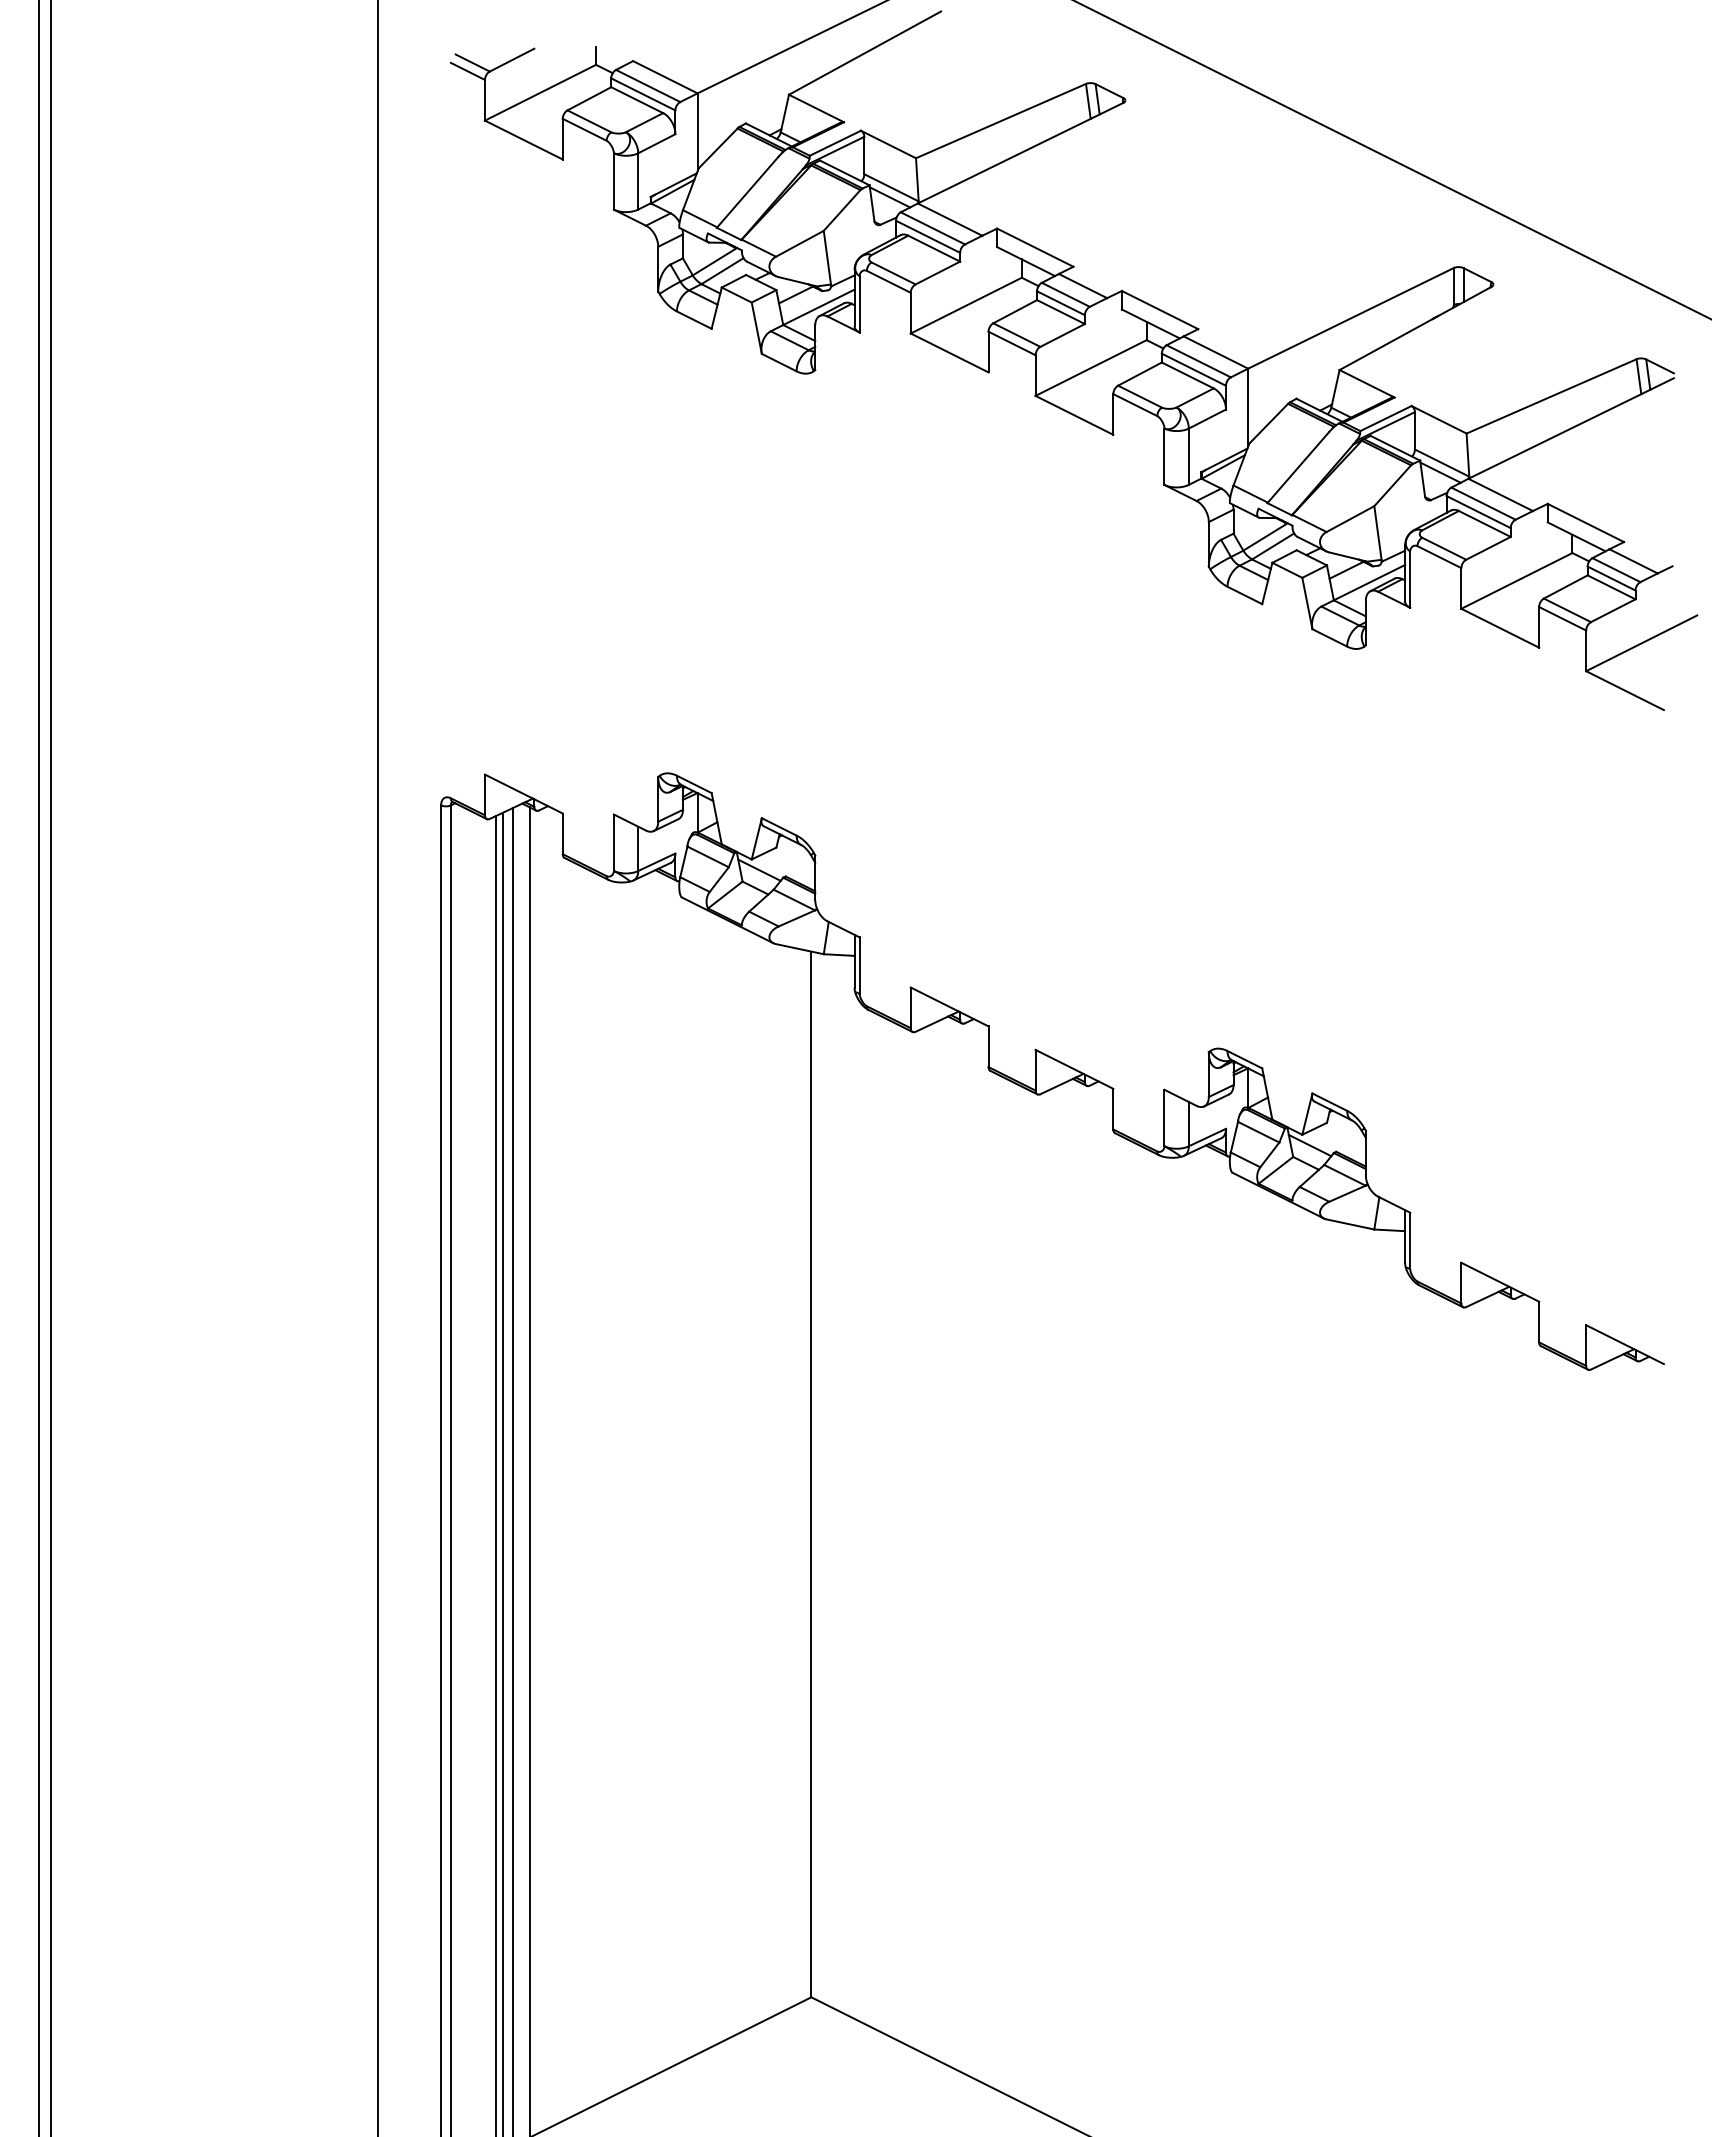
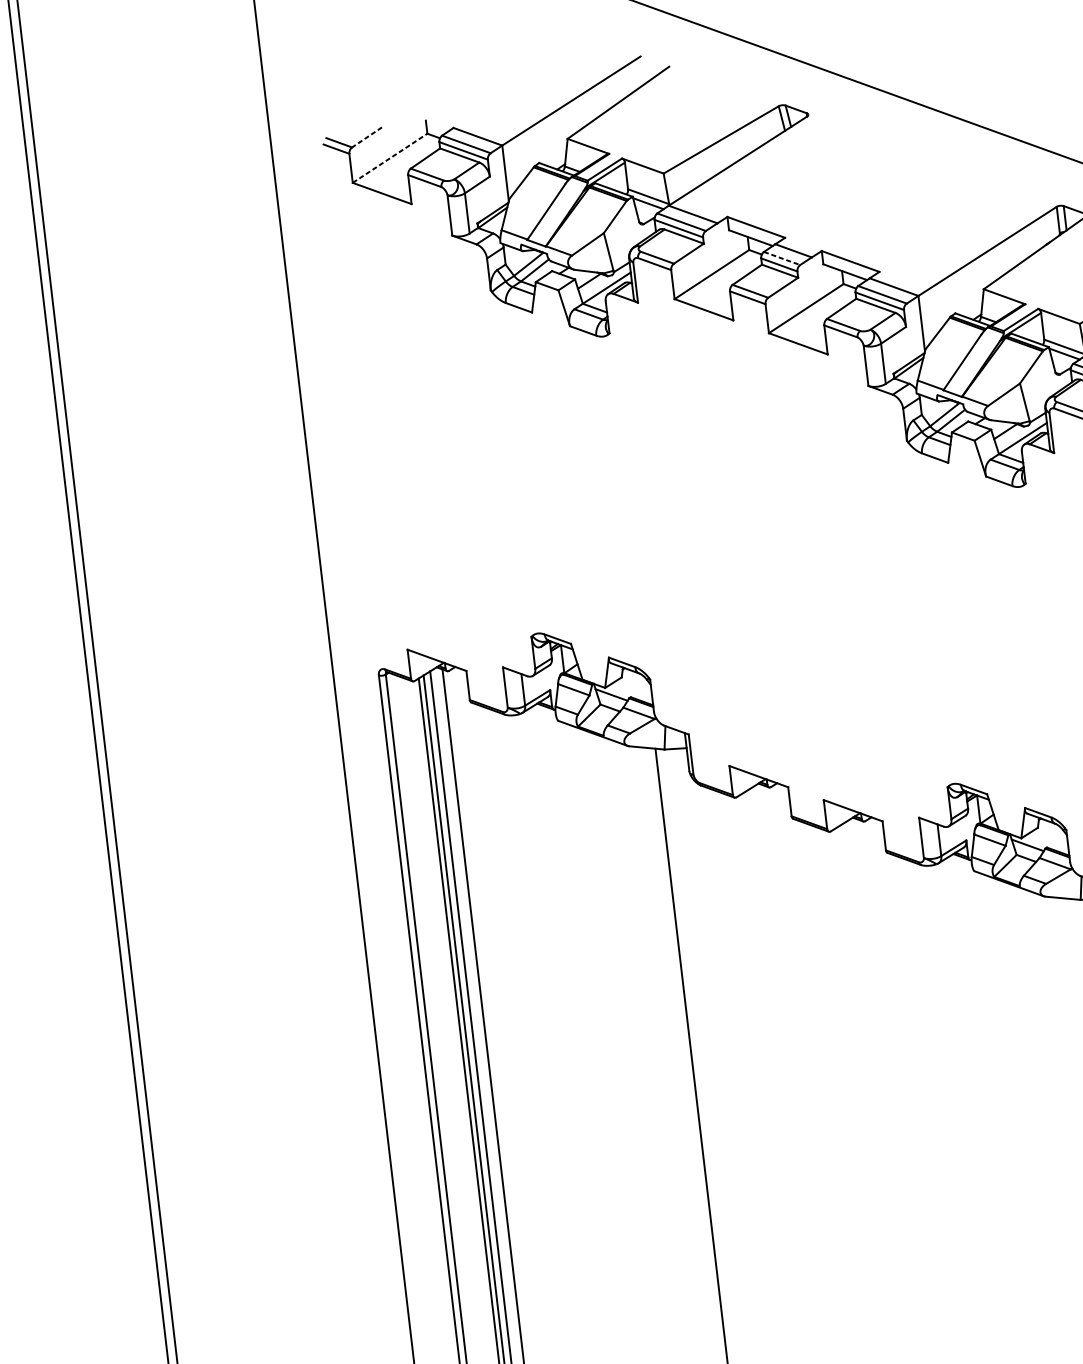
line: (511, 60) -> (366, 137), solid -> dashed
line: (540, 92) -> (390, 158), solid -> dashed
line: (1065, 294) -> (781, 258), solid -> dashed

